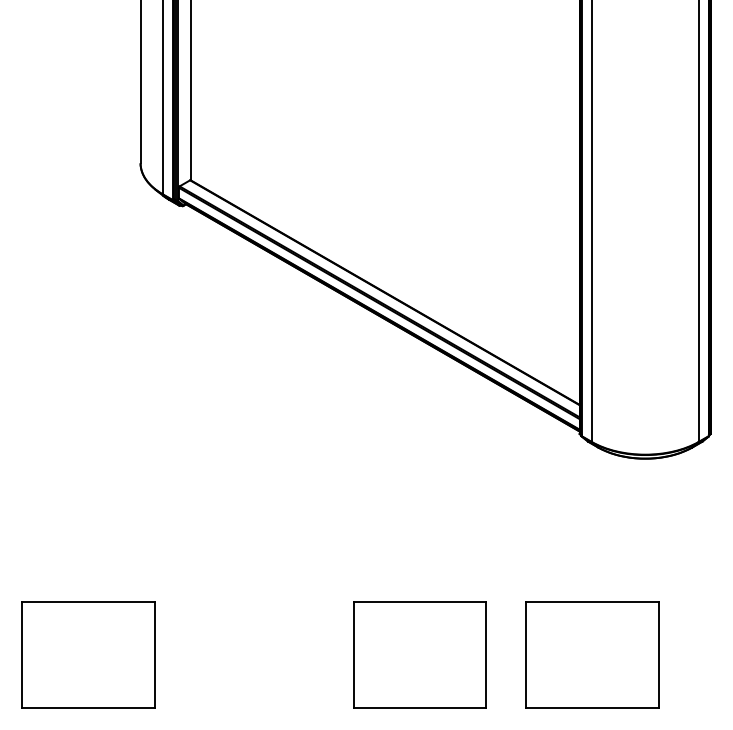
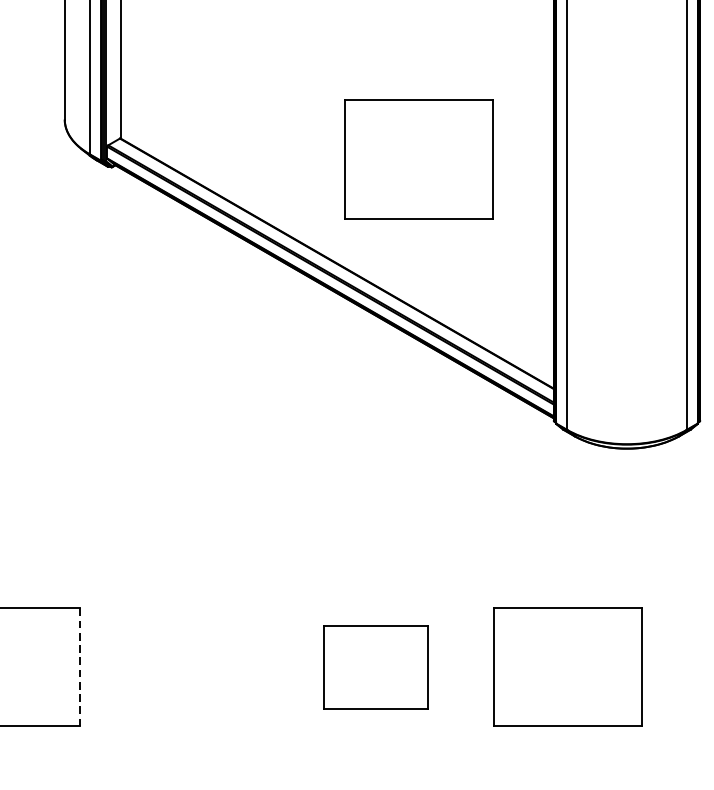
part: (458, 198) -> (418, 158), added
part: (419, 654) -> (375, 666), size x0.7
line: (154, 655) -> (80, 667), solid -> dashed

